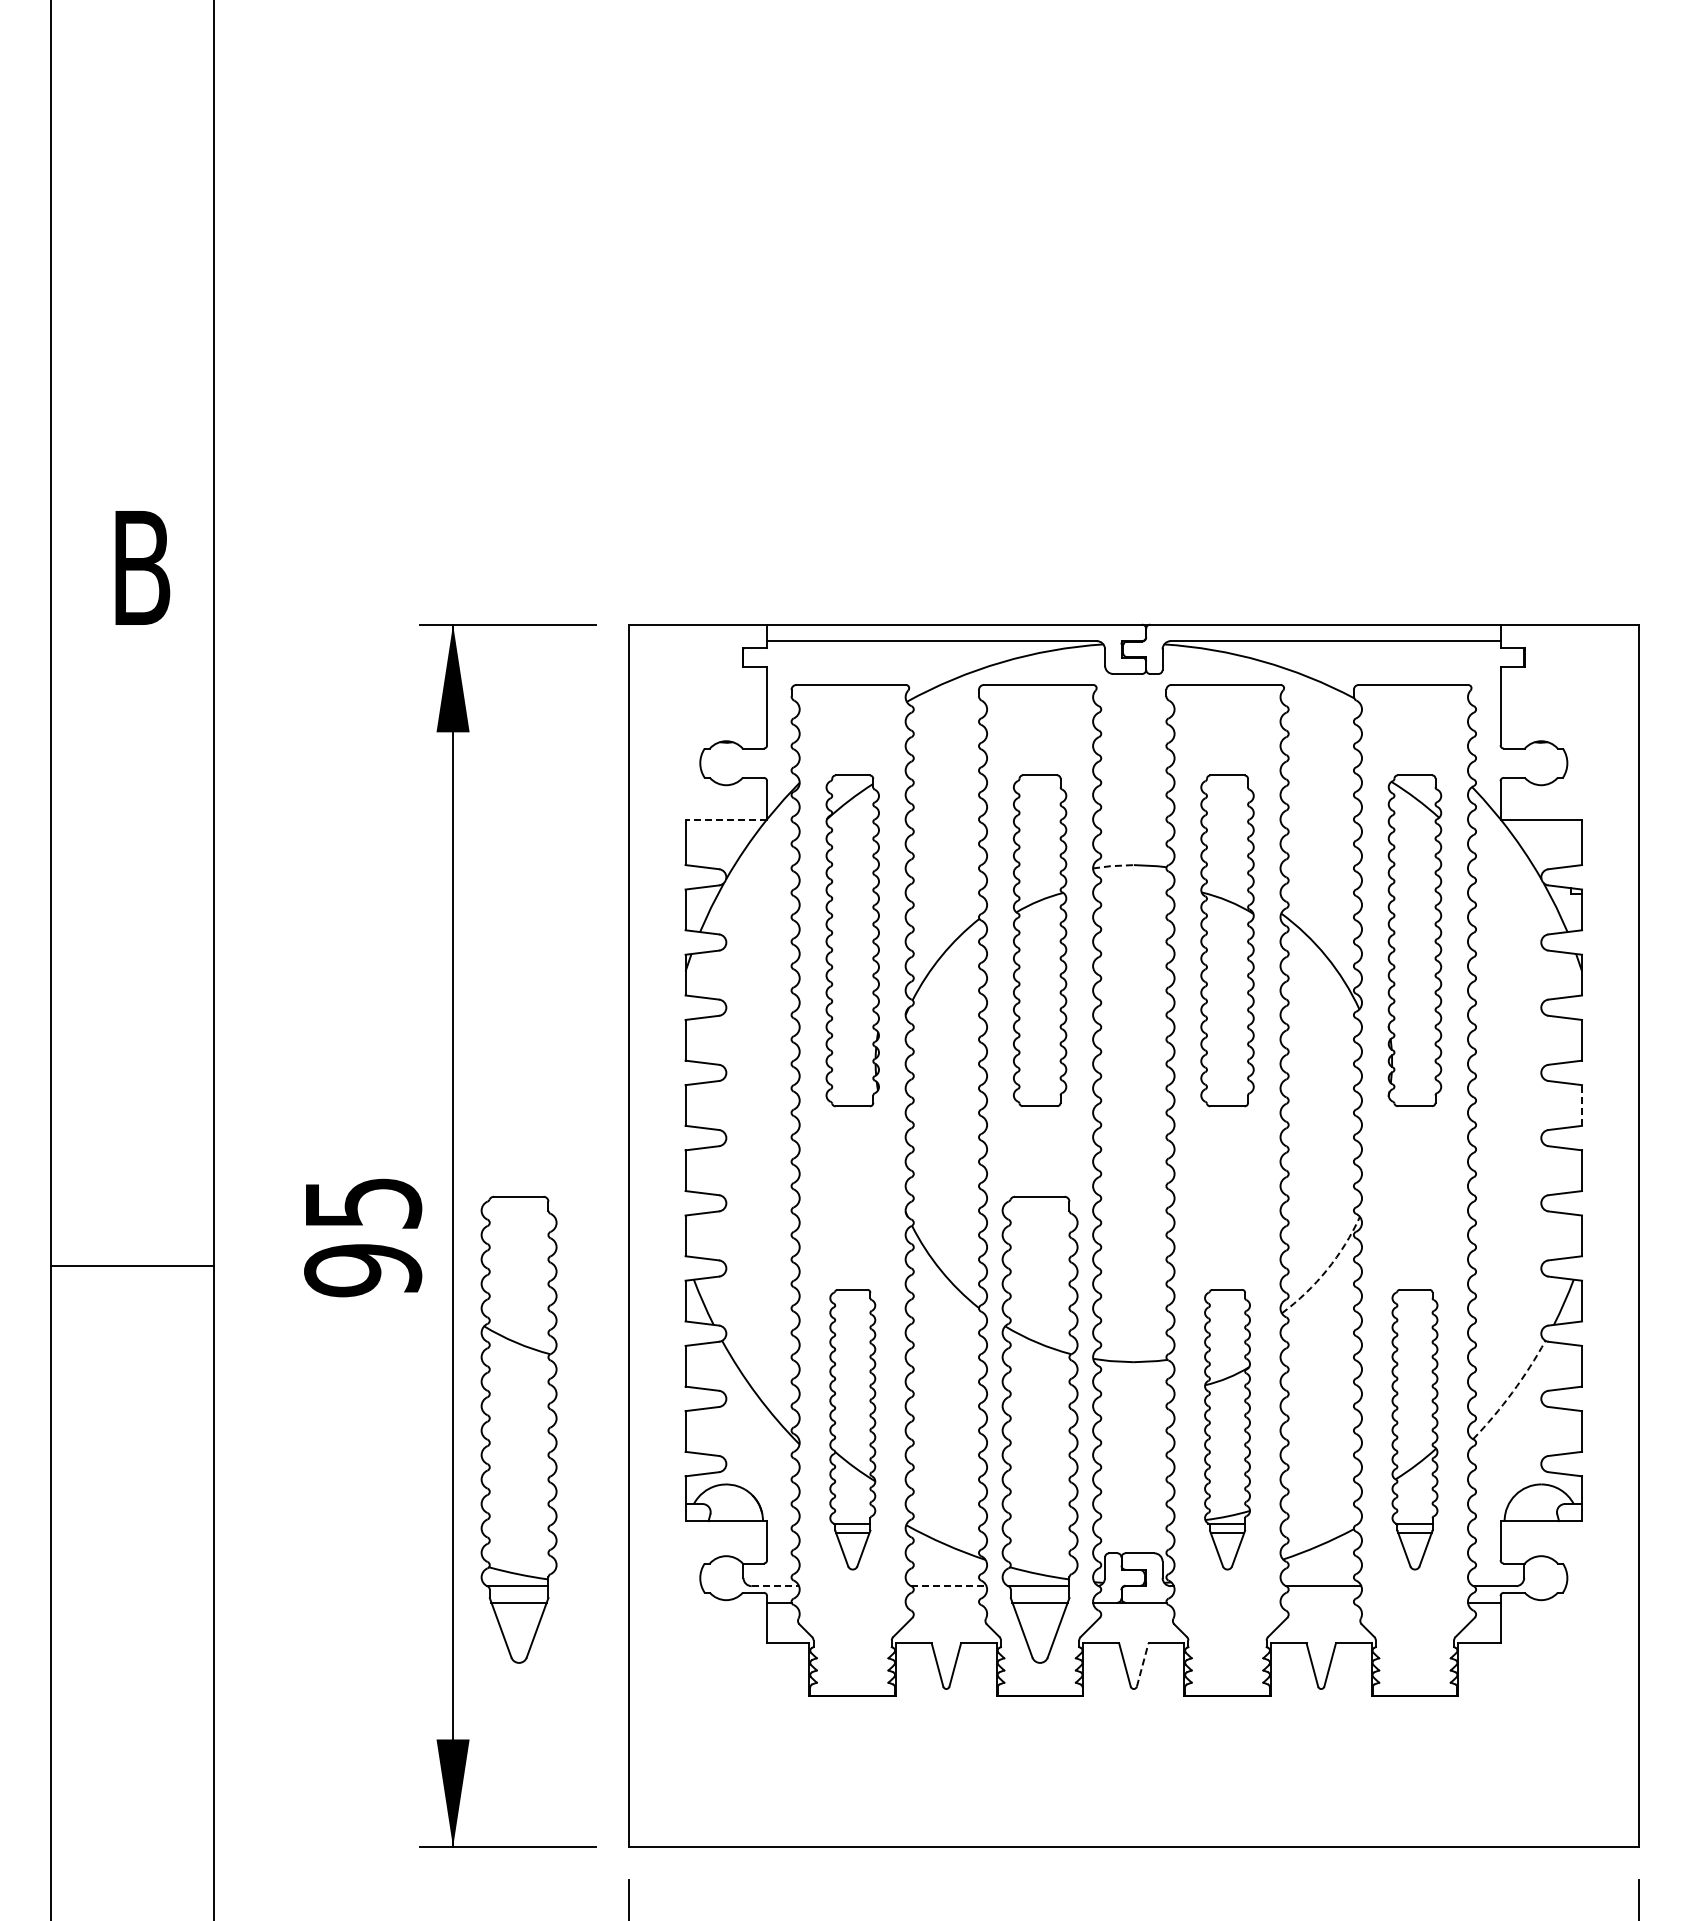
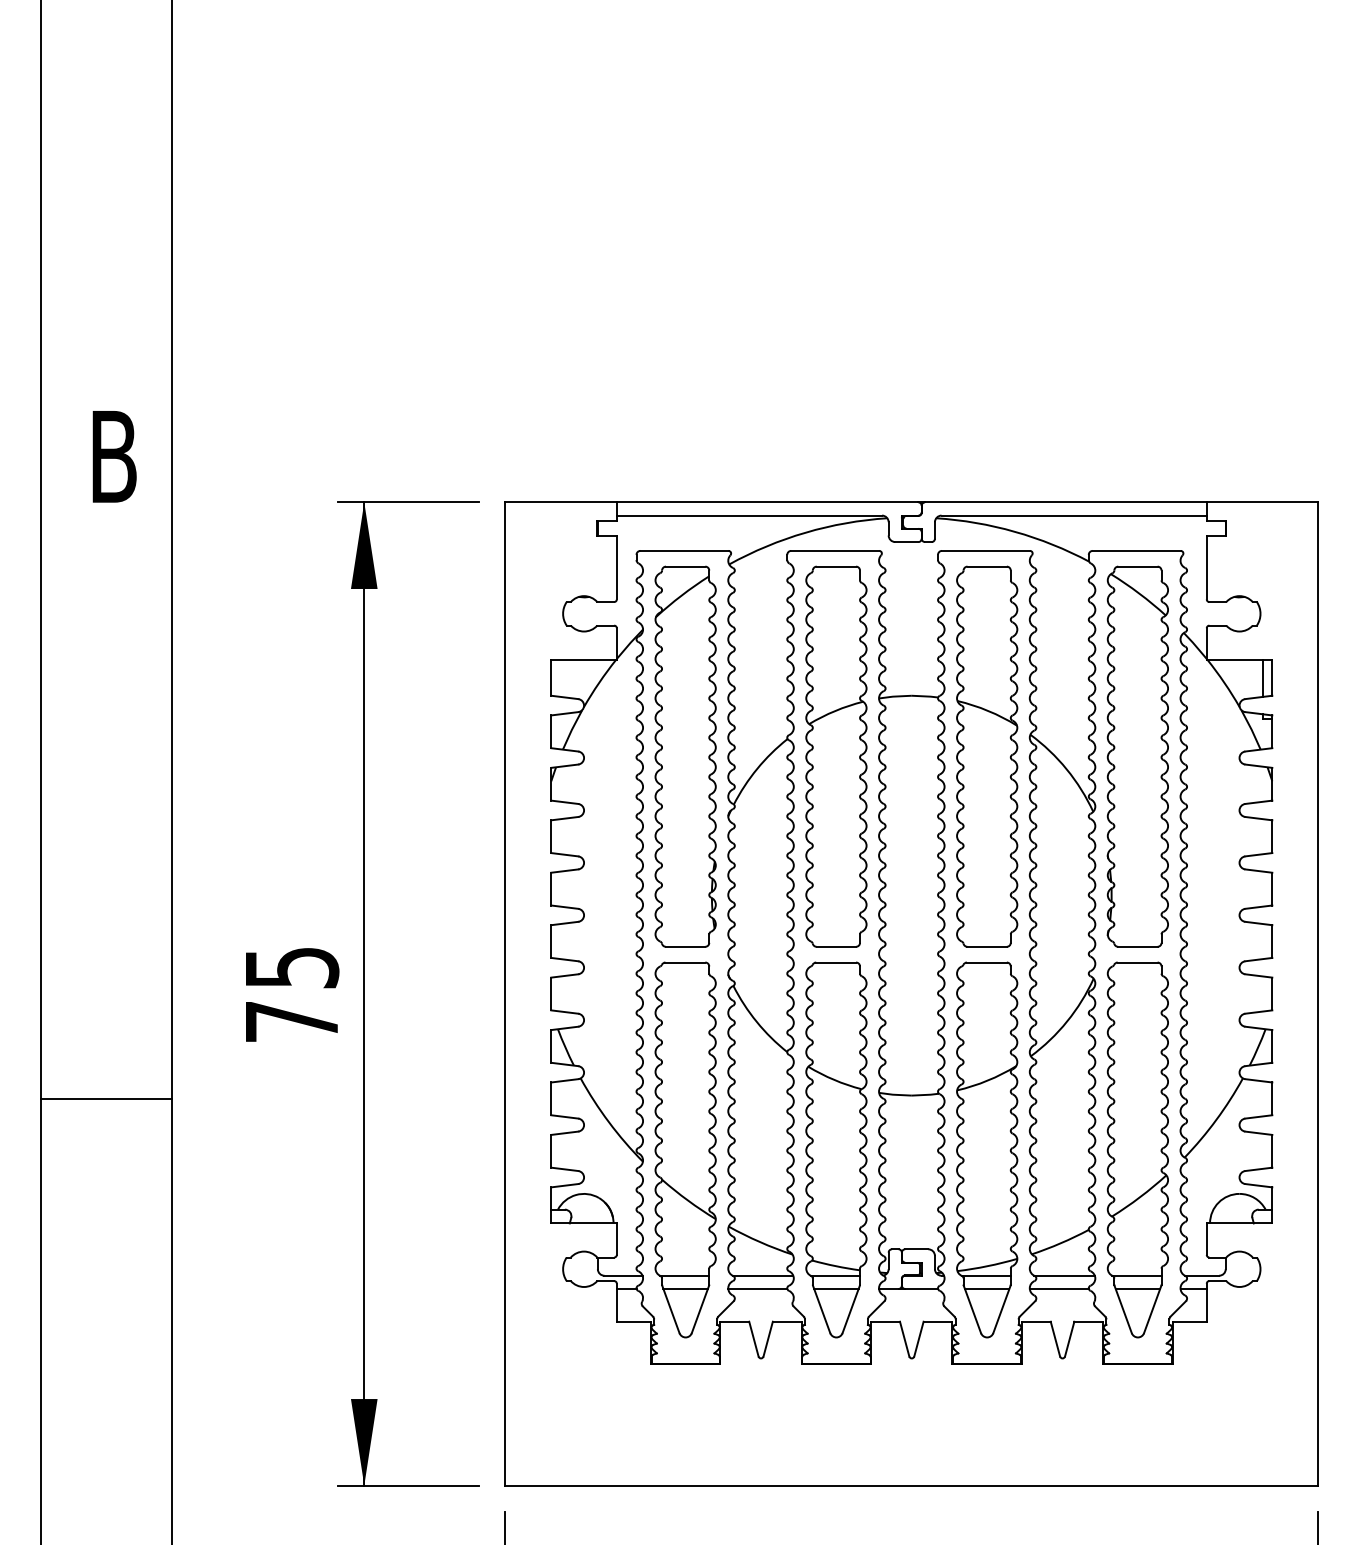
line: (726, 820) -> (584, 659), dashed -> solid
line: (1570, 843) -> (1263, 678), added
line: (1113, 866) -> (895, 696), dashed -> solid
part: (852, 940) -> (685, 756), size x1.43
part: (1039, 940) -> (835, 756), size x1.43
part: (1227, 940) -> (987, 756), size x1.43
part: (1414, 940) -> (1137, 756), size x1.43
line: (1582, 1105) -> (1272, 889), dashed -> solid
line: (131, 1266) -> (105, 1099), moved
text: (363, 1270) -> (292, 1021), 95 -> 75
arc: (1327, 1270) -> (1067, 1021), dashed -> solid
arc: (1512, 1392) -> (1216, 1119), dashed -> solid
part: (518, 1429) -> (416, 1149), removed
part: (852, 1429) -> (685, 1149), size x1.67
part: (1227, 1429) -> (987, 1149), size x1.67
part: (1414, 1429) -> (1137, 1149), size x1.67
line: (775, 1586) -> (623, 1275), dashed -> solid
line: (948, 1586) -> (762, 1275), dashed -> solid
line: (942, 1602) -> (757, 1288), added
line: (1316, 1602) -> (1058, 1288), added
line: (1142, 1664) -> (918, 1338), dashed -> solid

